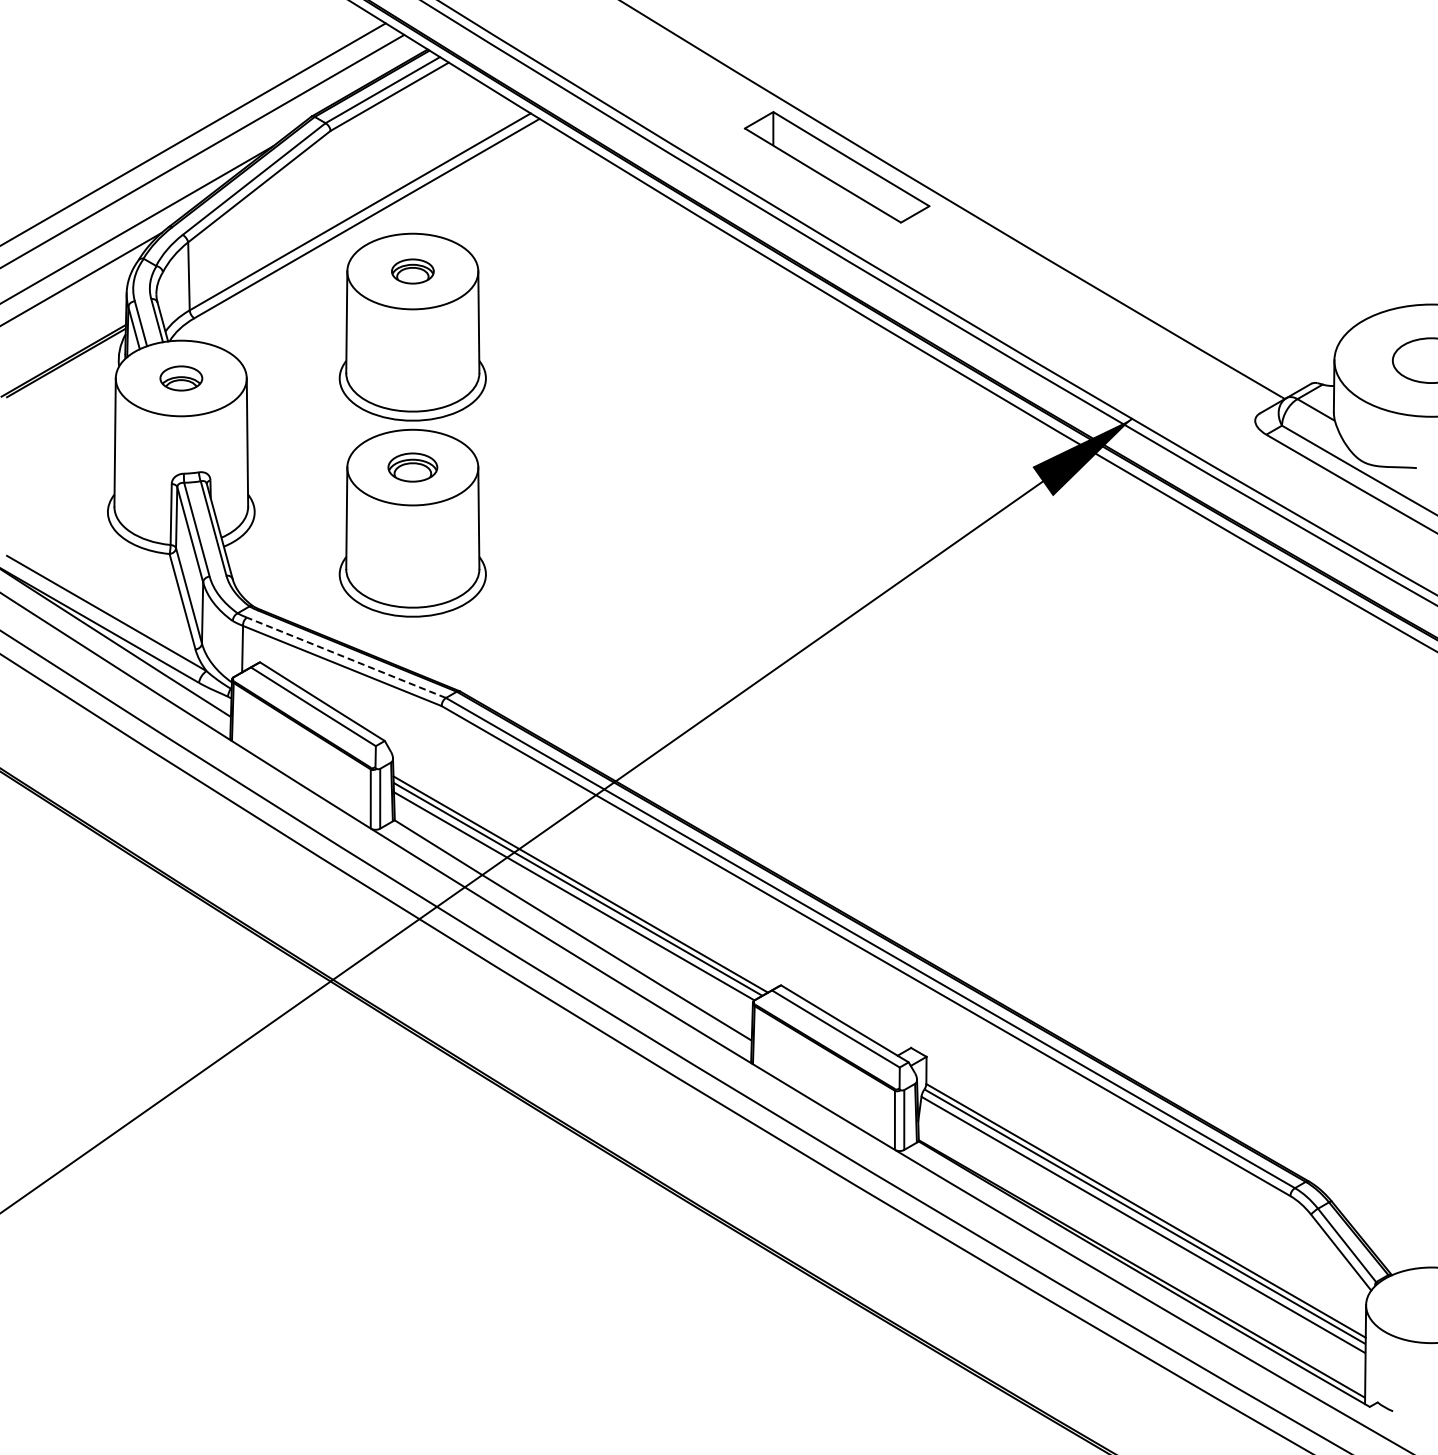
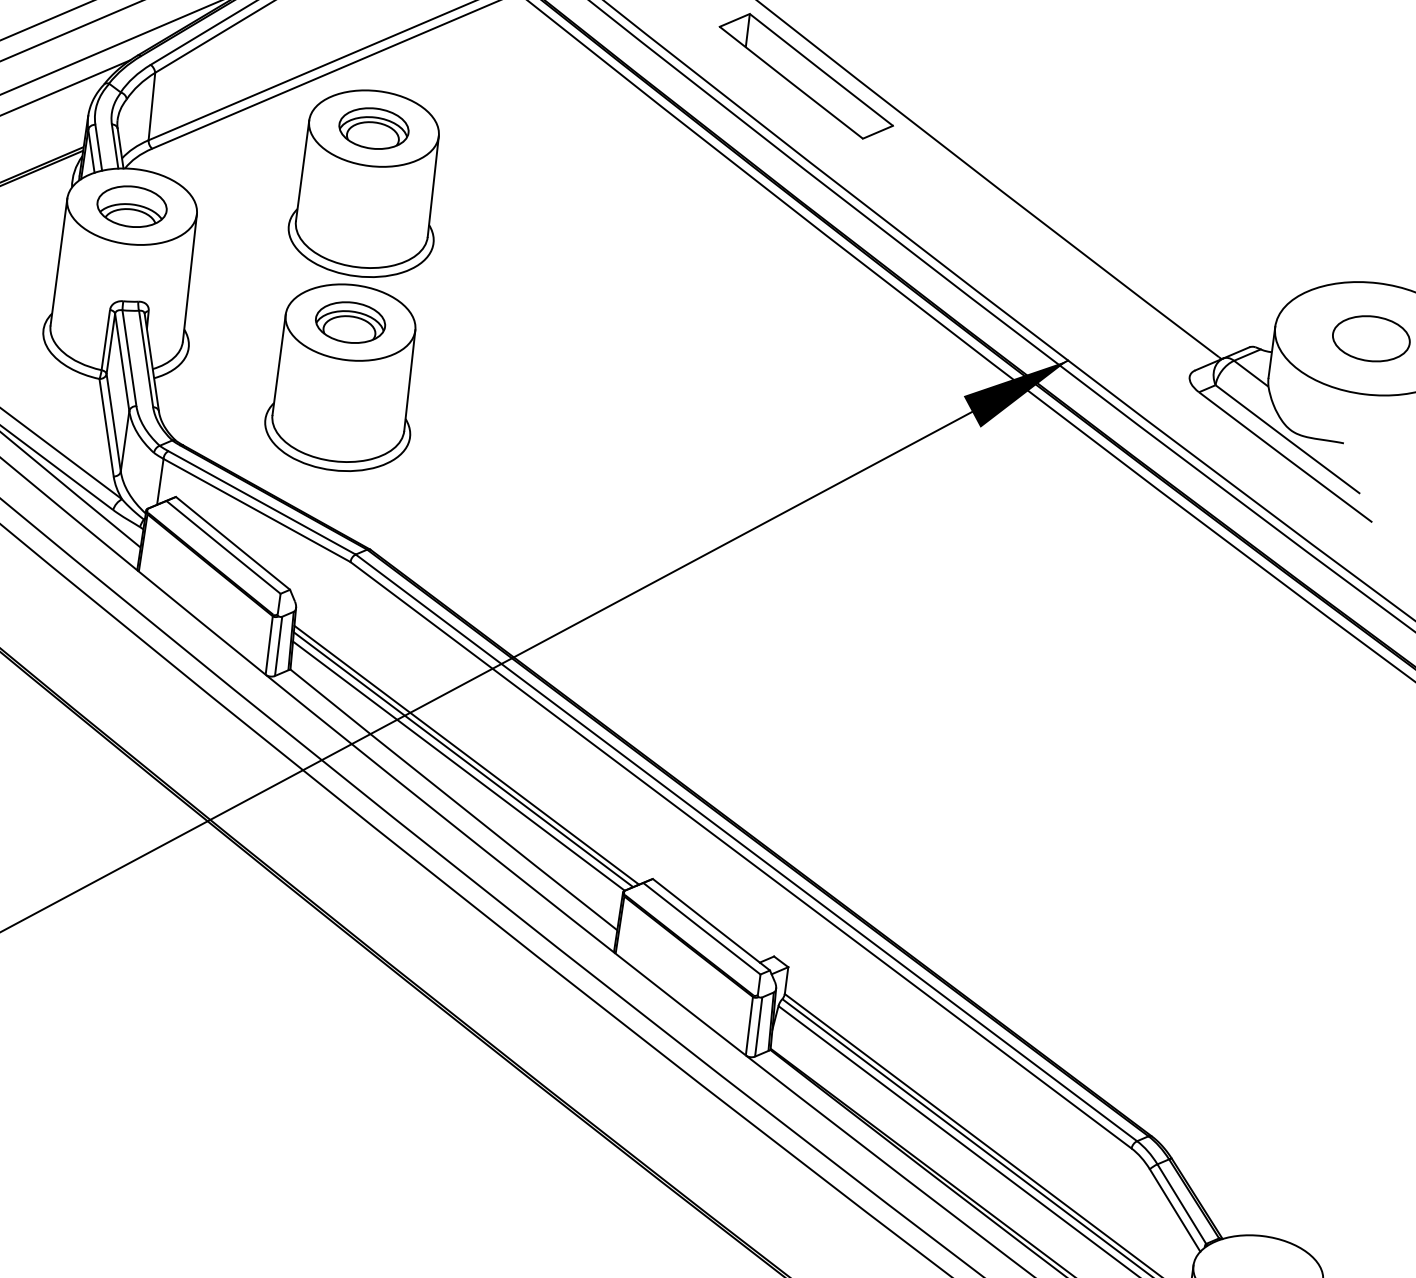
part: (412, 271) -> (373, 128), size x1.67
part: (181, 378) -> (132, 206), size x1.67
part: (412, 467) -> (350, 322), size x1.43
line: (346, 657) -> (262, 502), dashed -> solid

